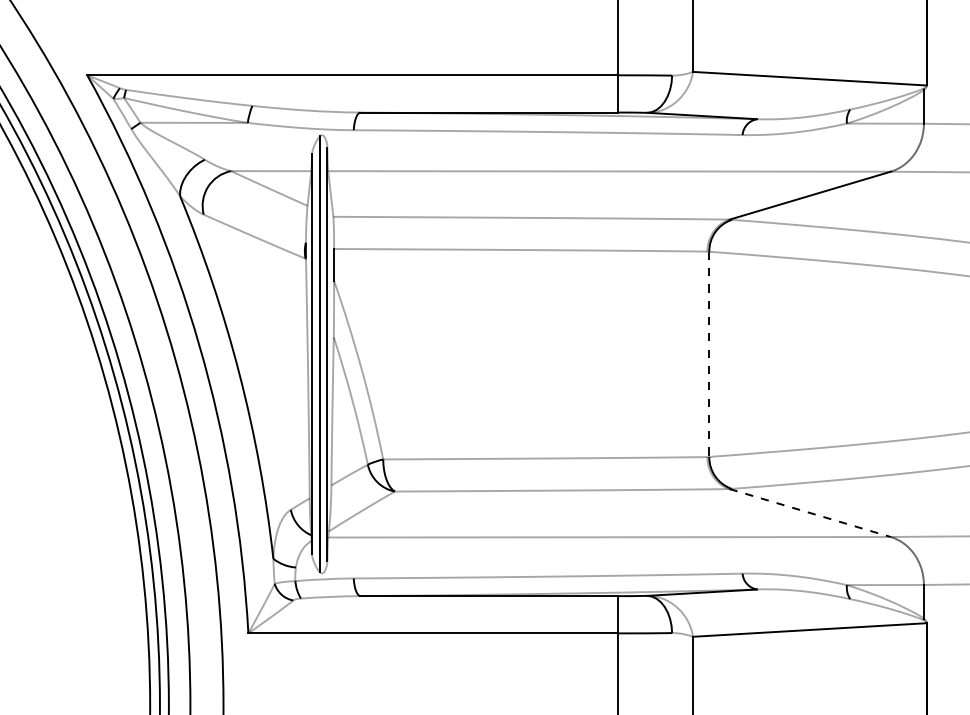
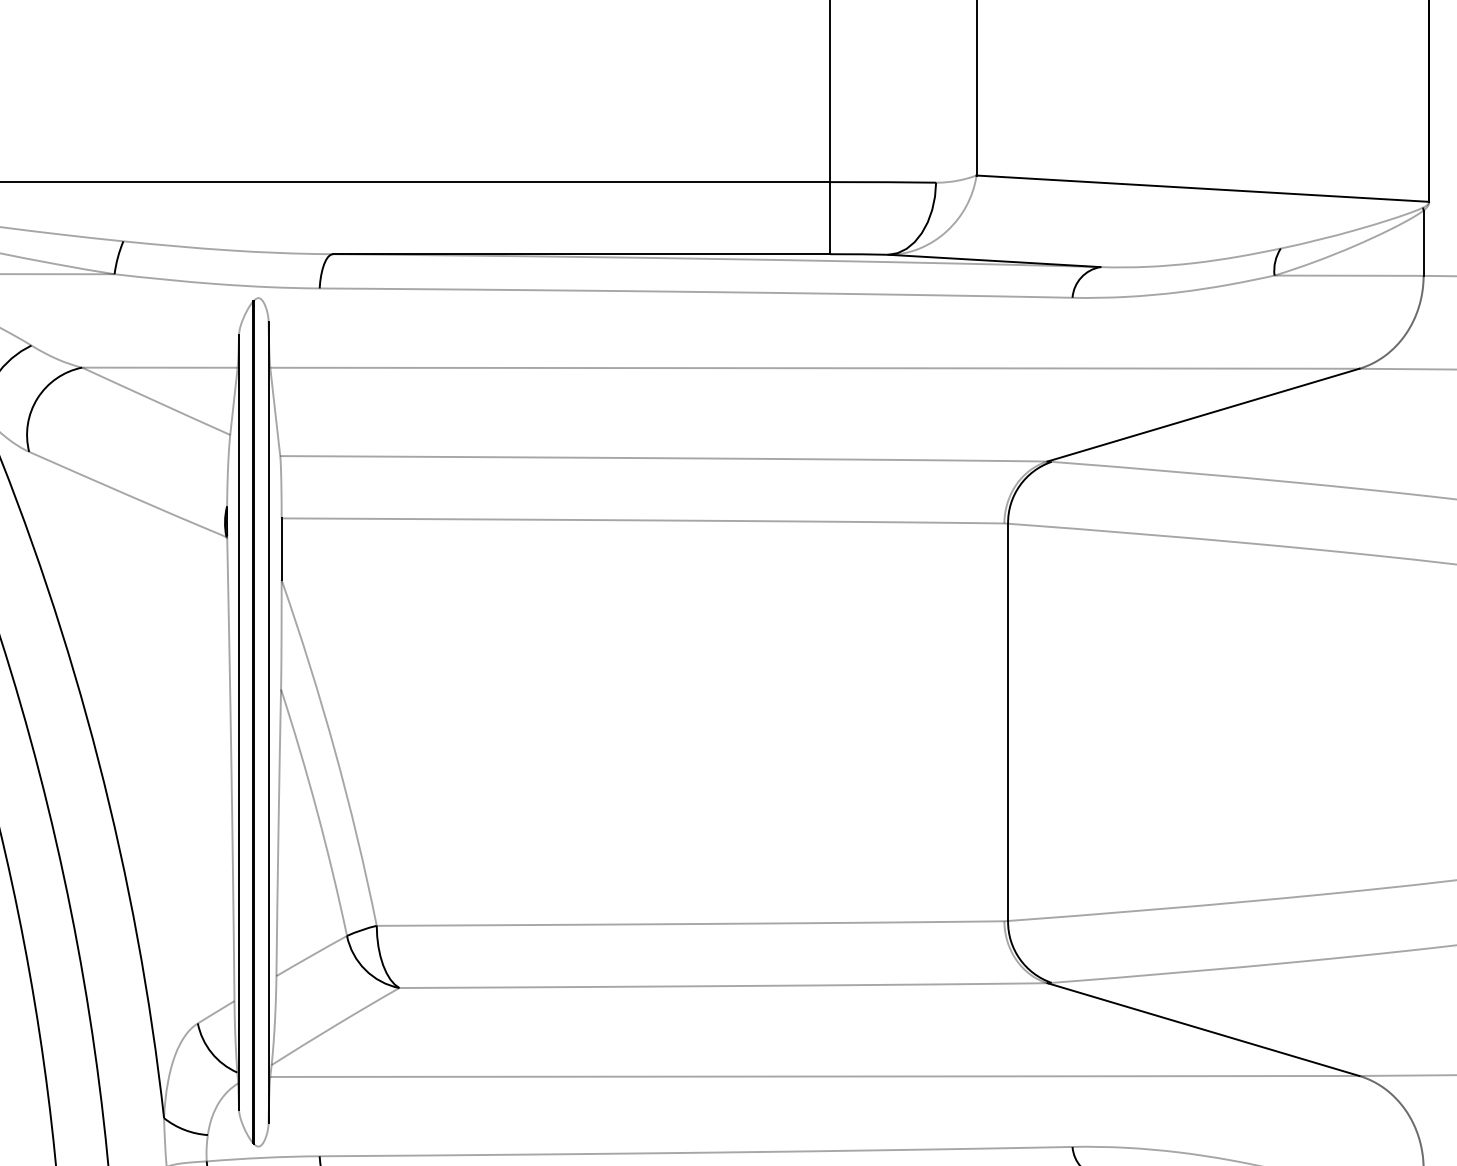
line: (709, 354) -> (1008, 722), dashed -> solid
line: (810, 513) -> (1204, 1030), dashed -> solid

